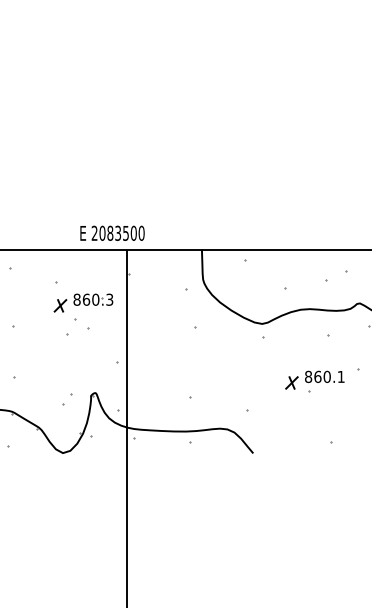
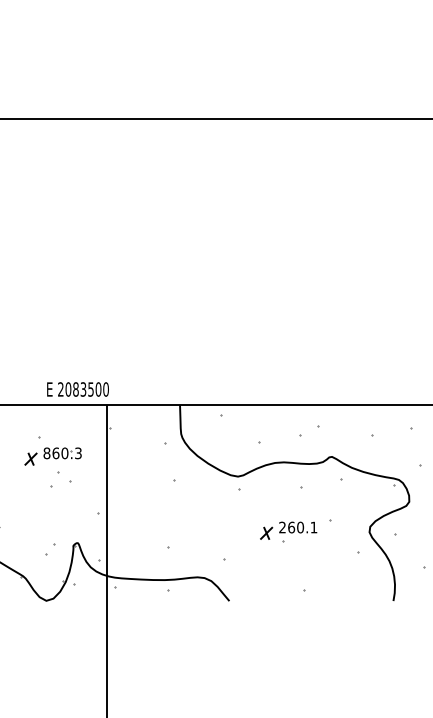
text: (111, 233) -> (77, 389), moved
part: (82, 303) -> (52, 456), moved
text: (308, 376) -> (282, 527), 860.1 -> 260.1

